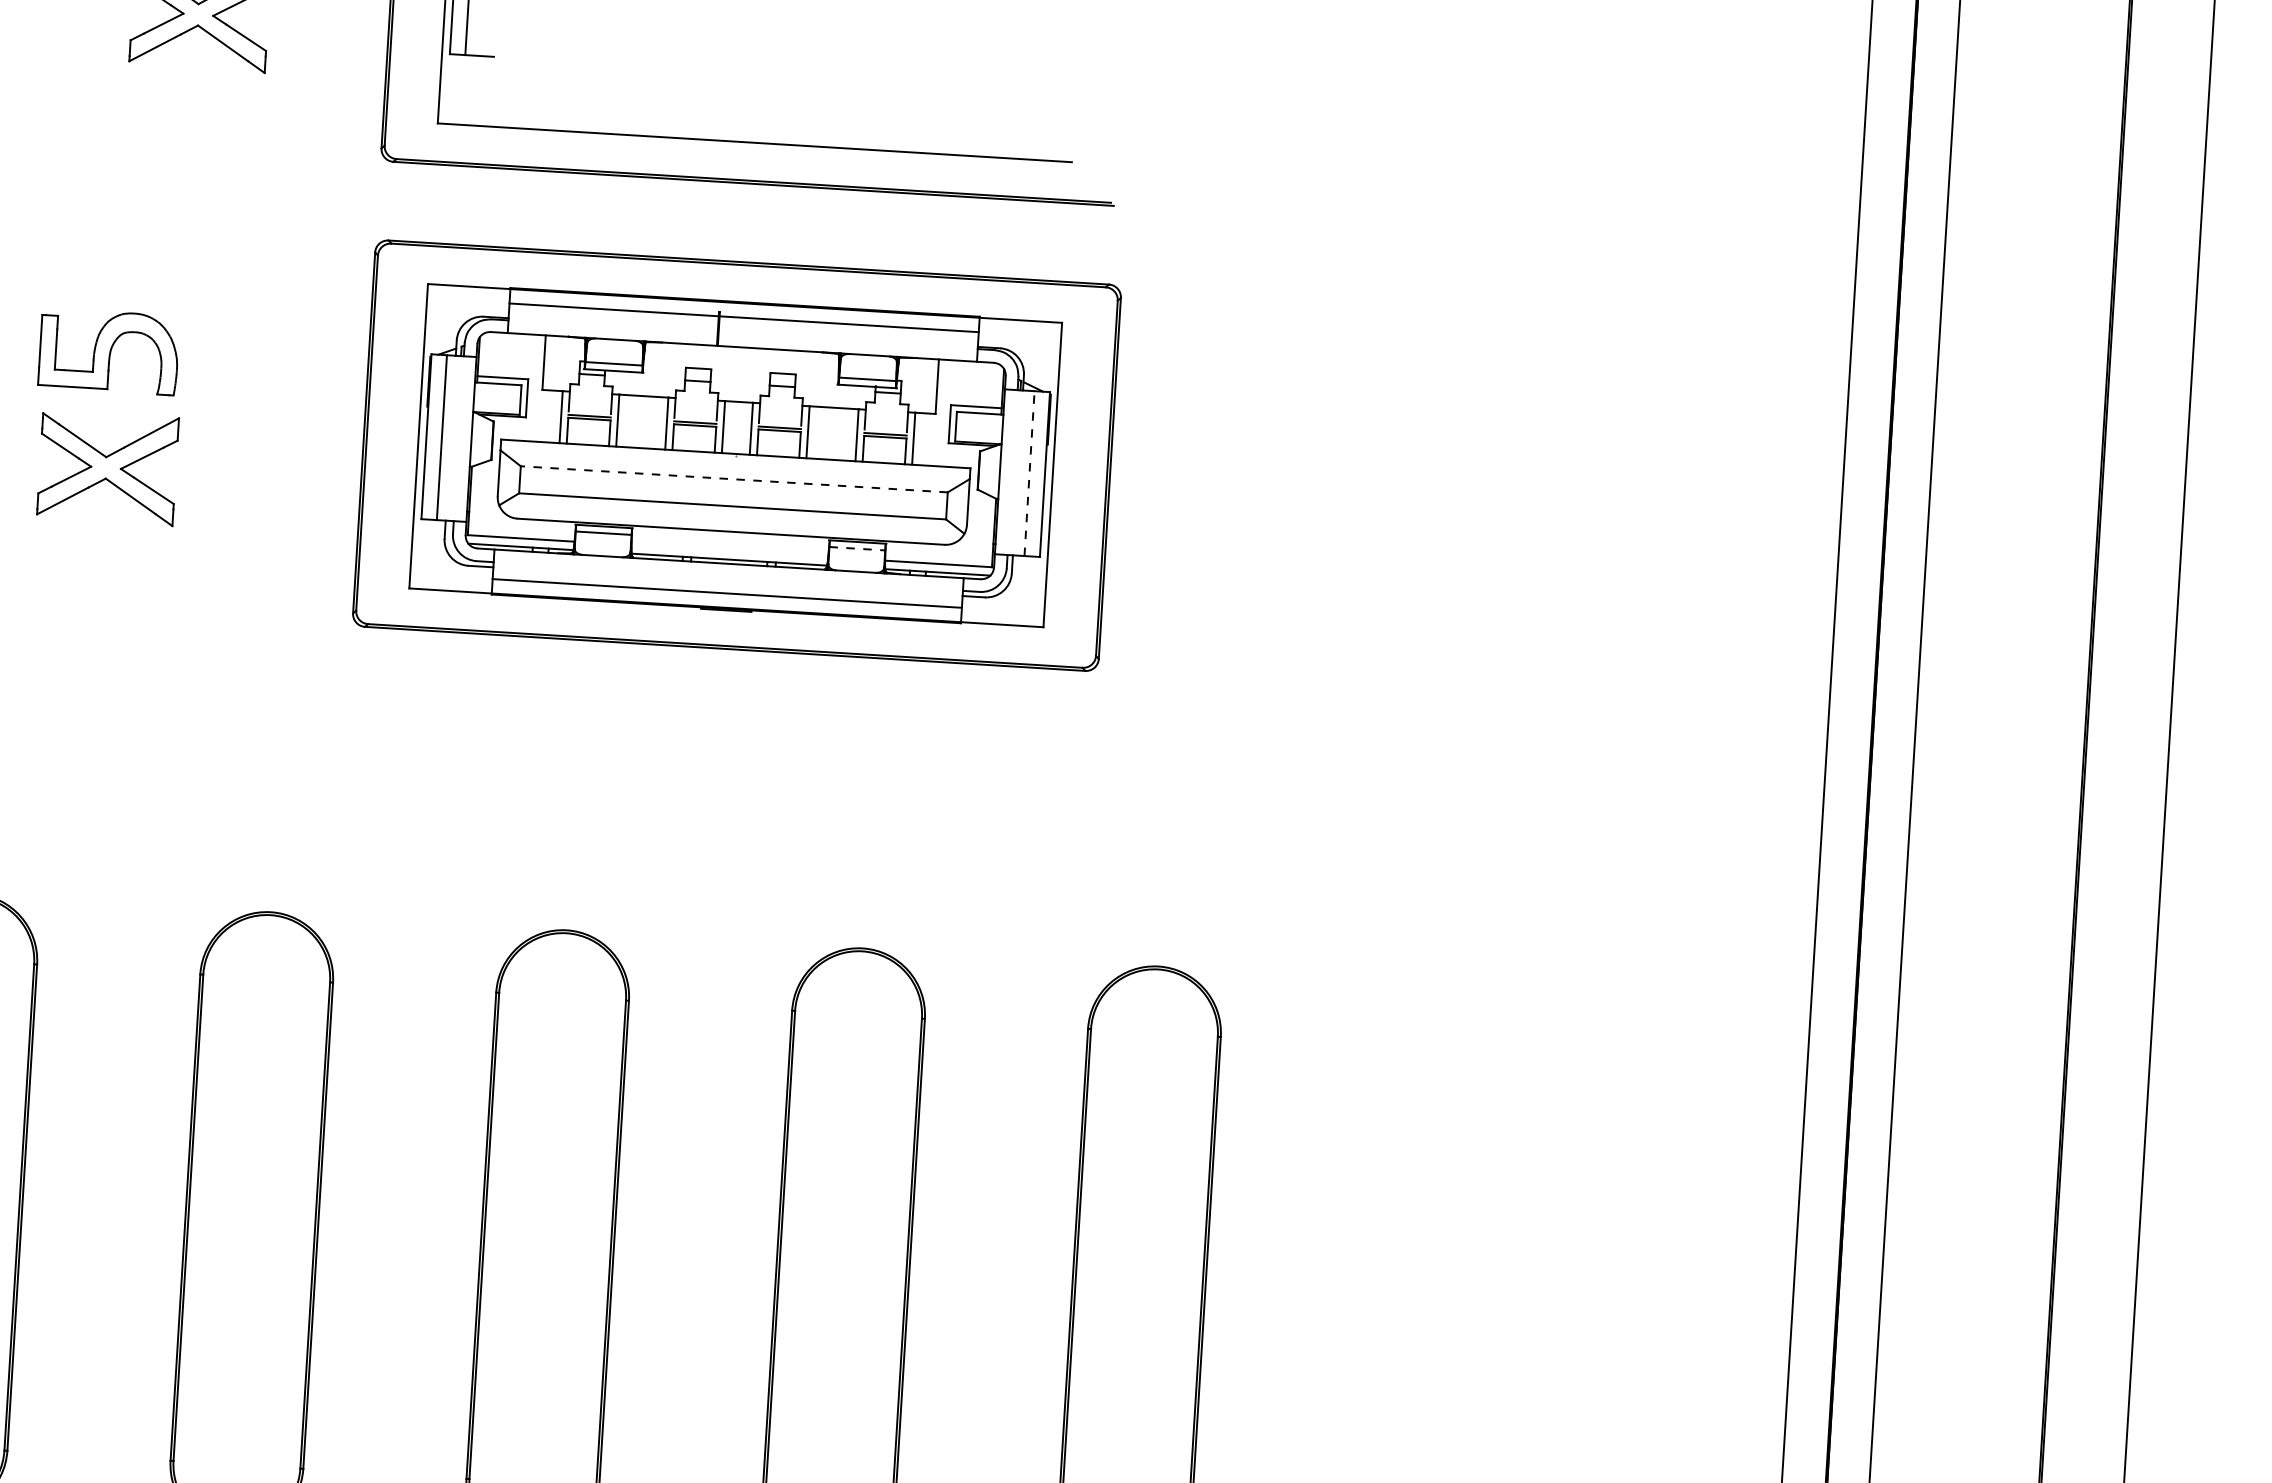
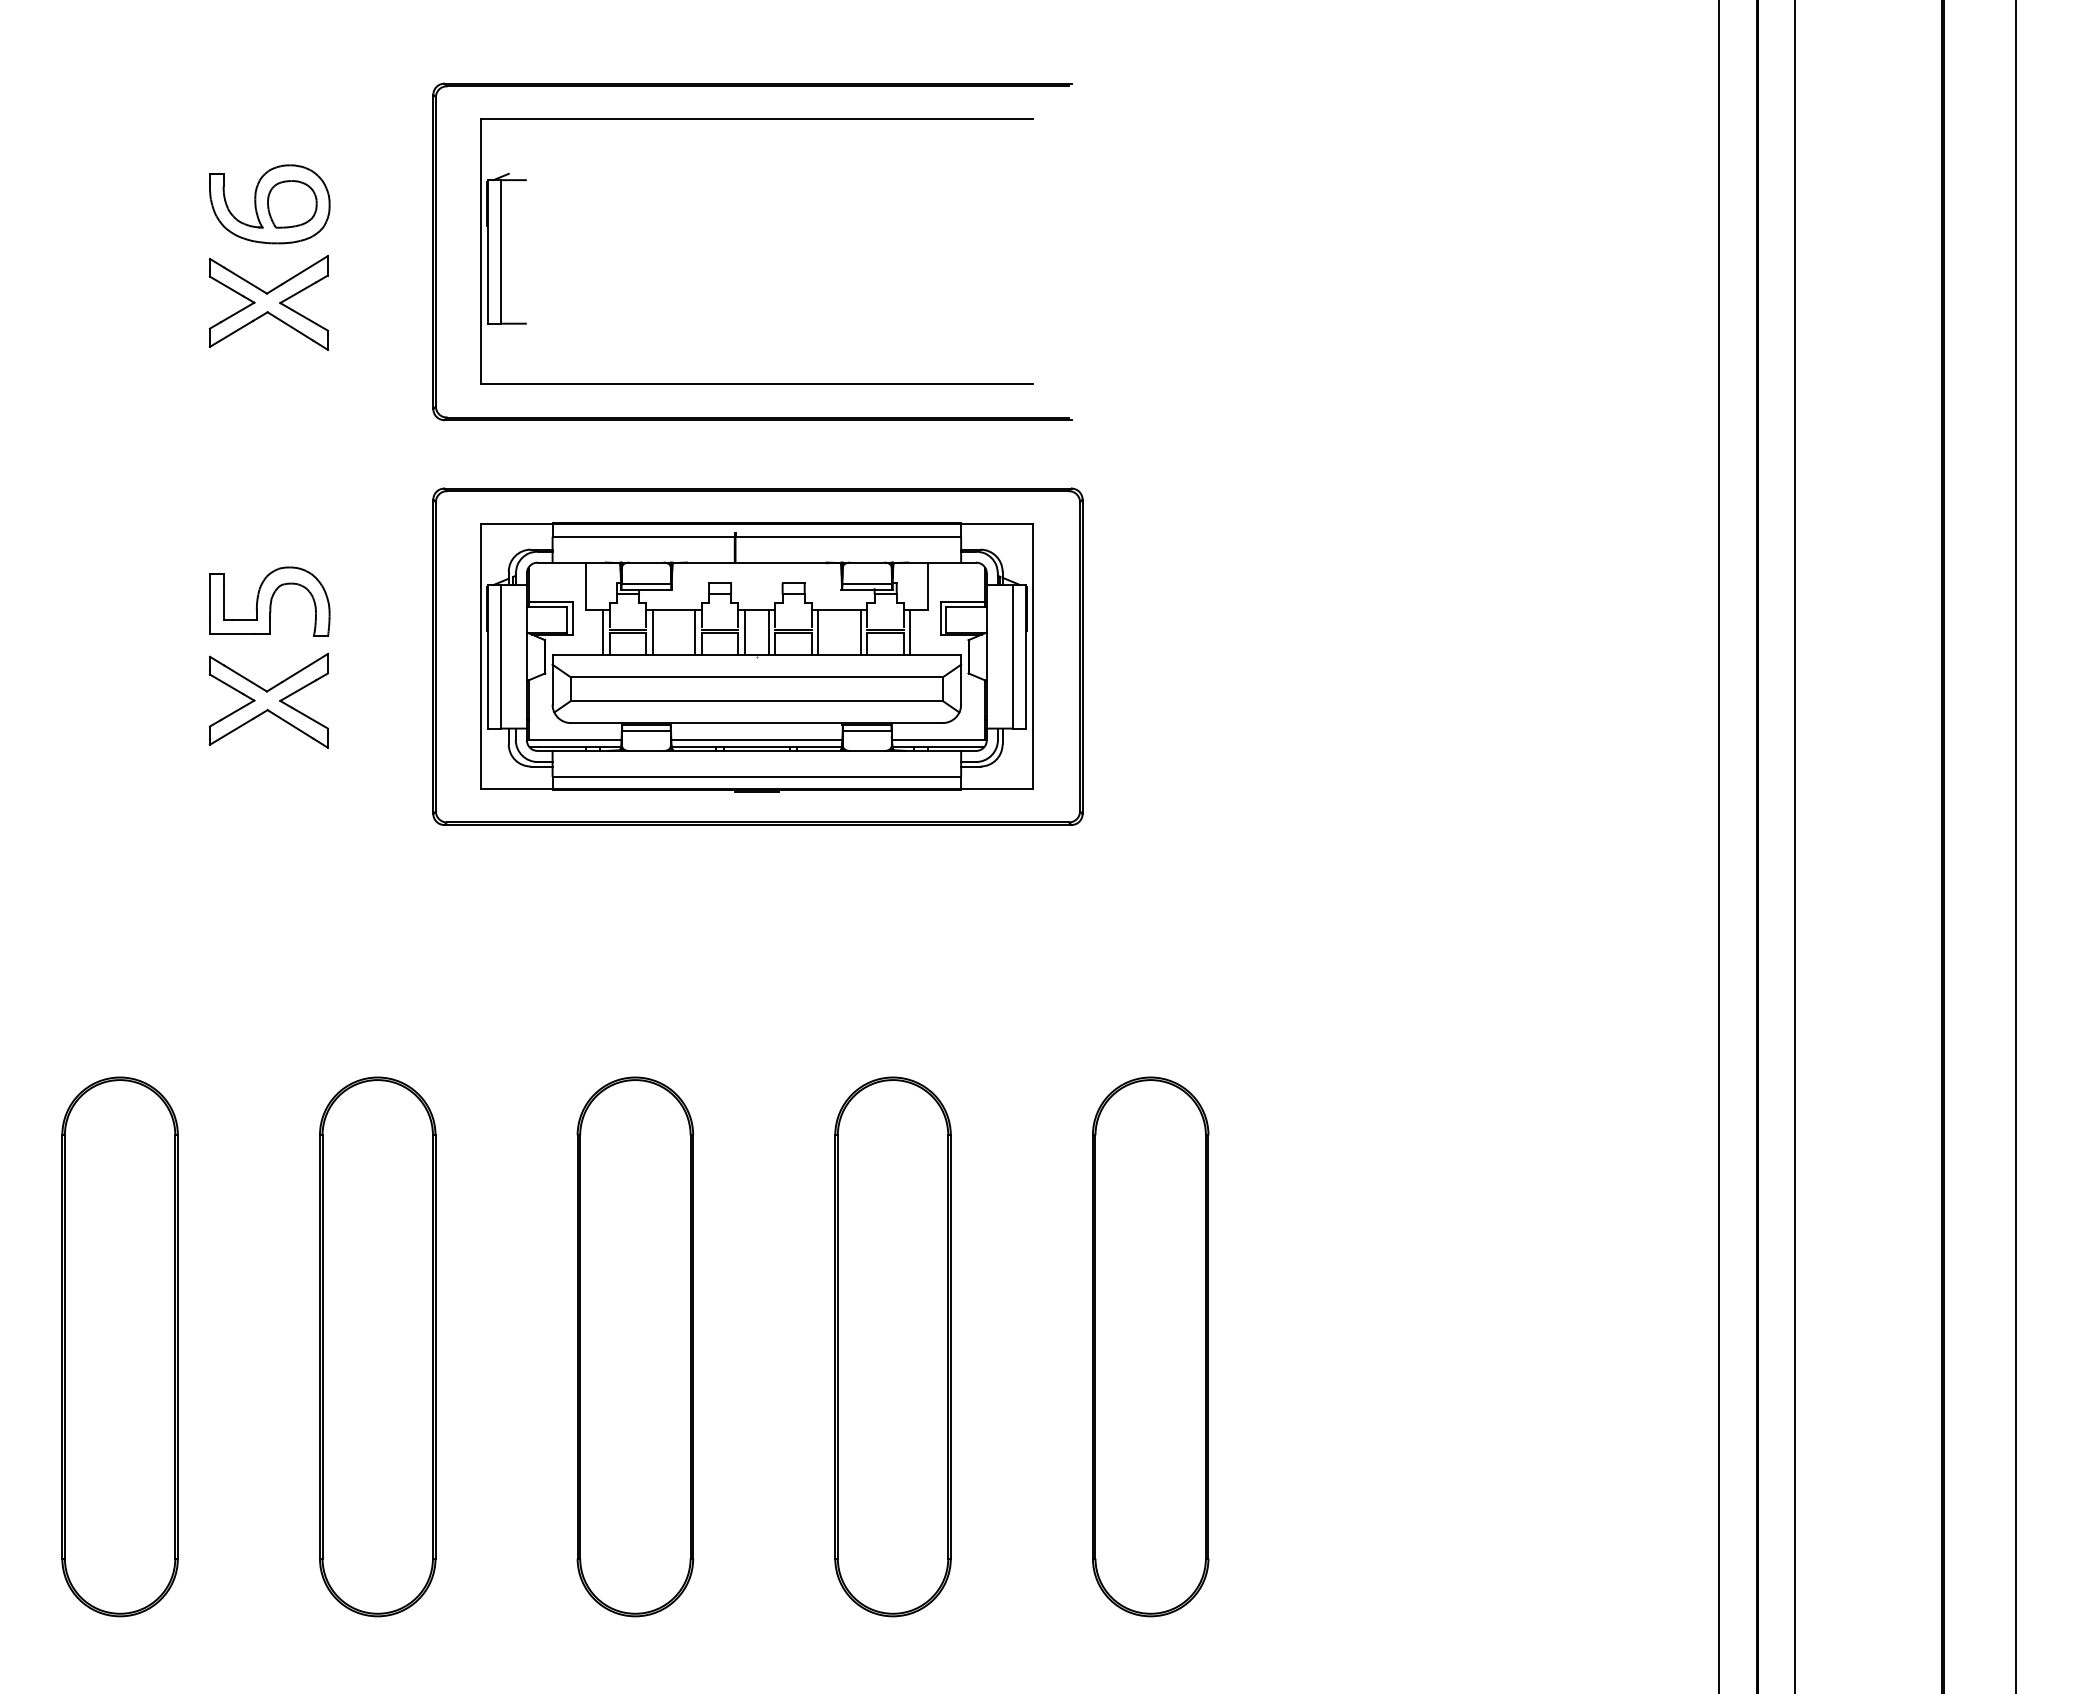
part: (108, 351) -> (269, 601), moved
part: (107, 467) -> (268, 700), moved
line: (1029, 473) -> (1012, 656), dashed -> solid
line: (733, 479) -> (756, 677), dashed -> solid
line: (857, 549) -> (867, 731), dashed -> solid
line: (729, 550) -> (756, 739), added

